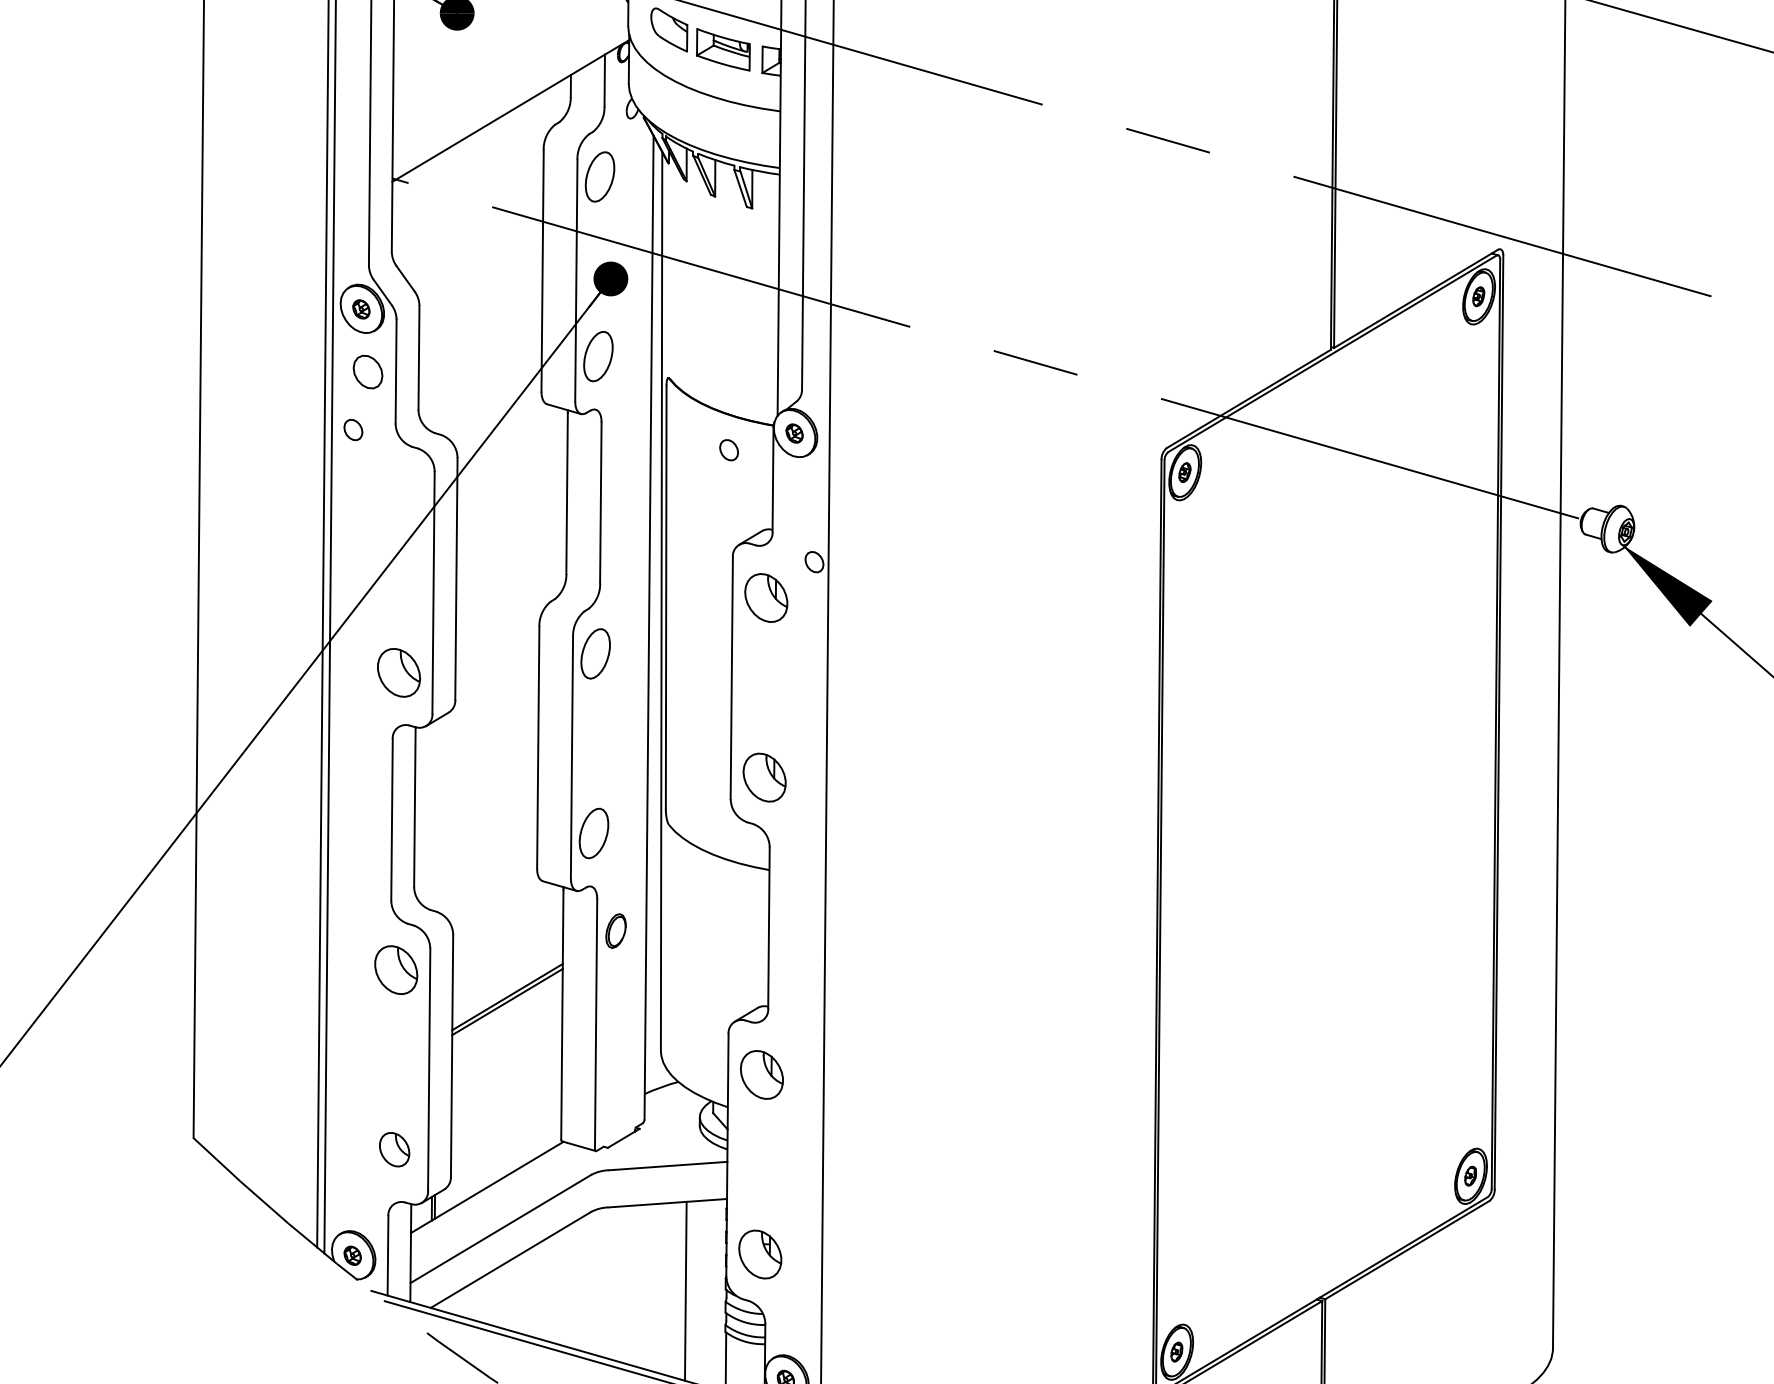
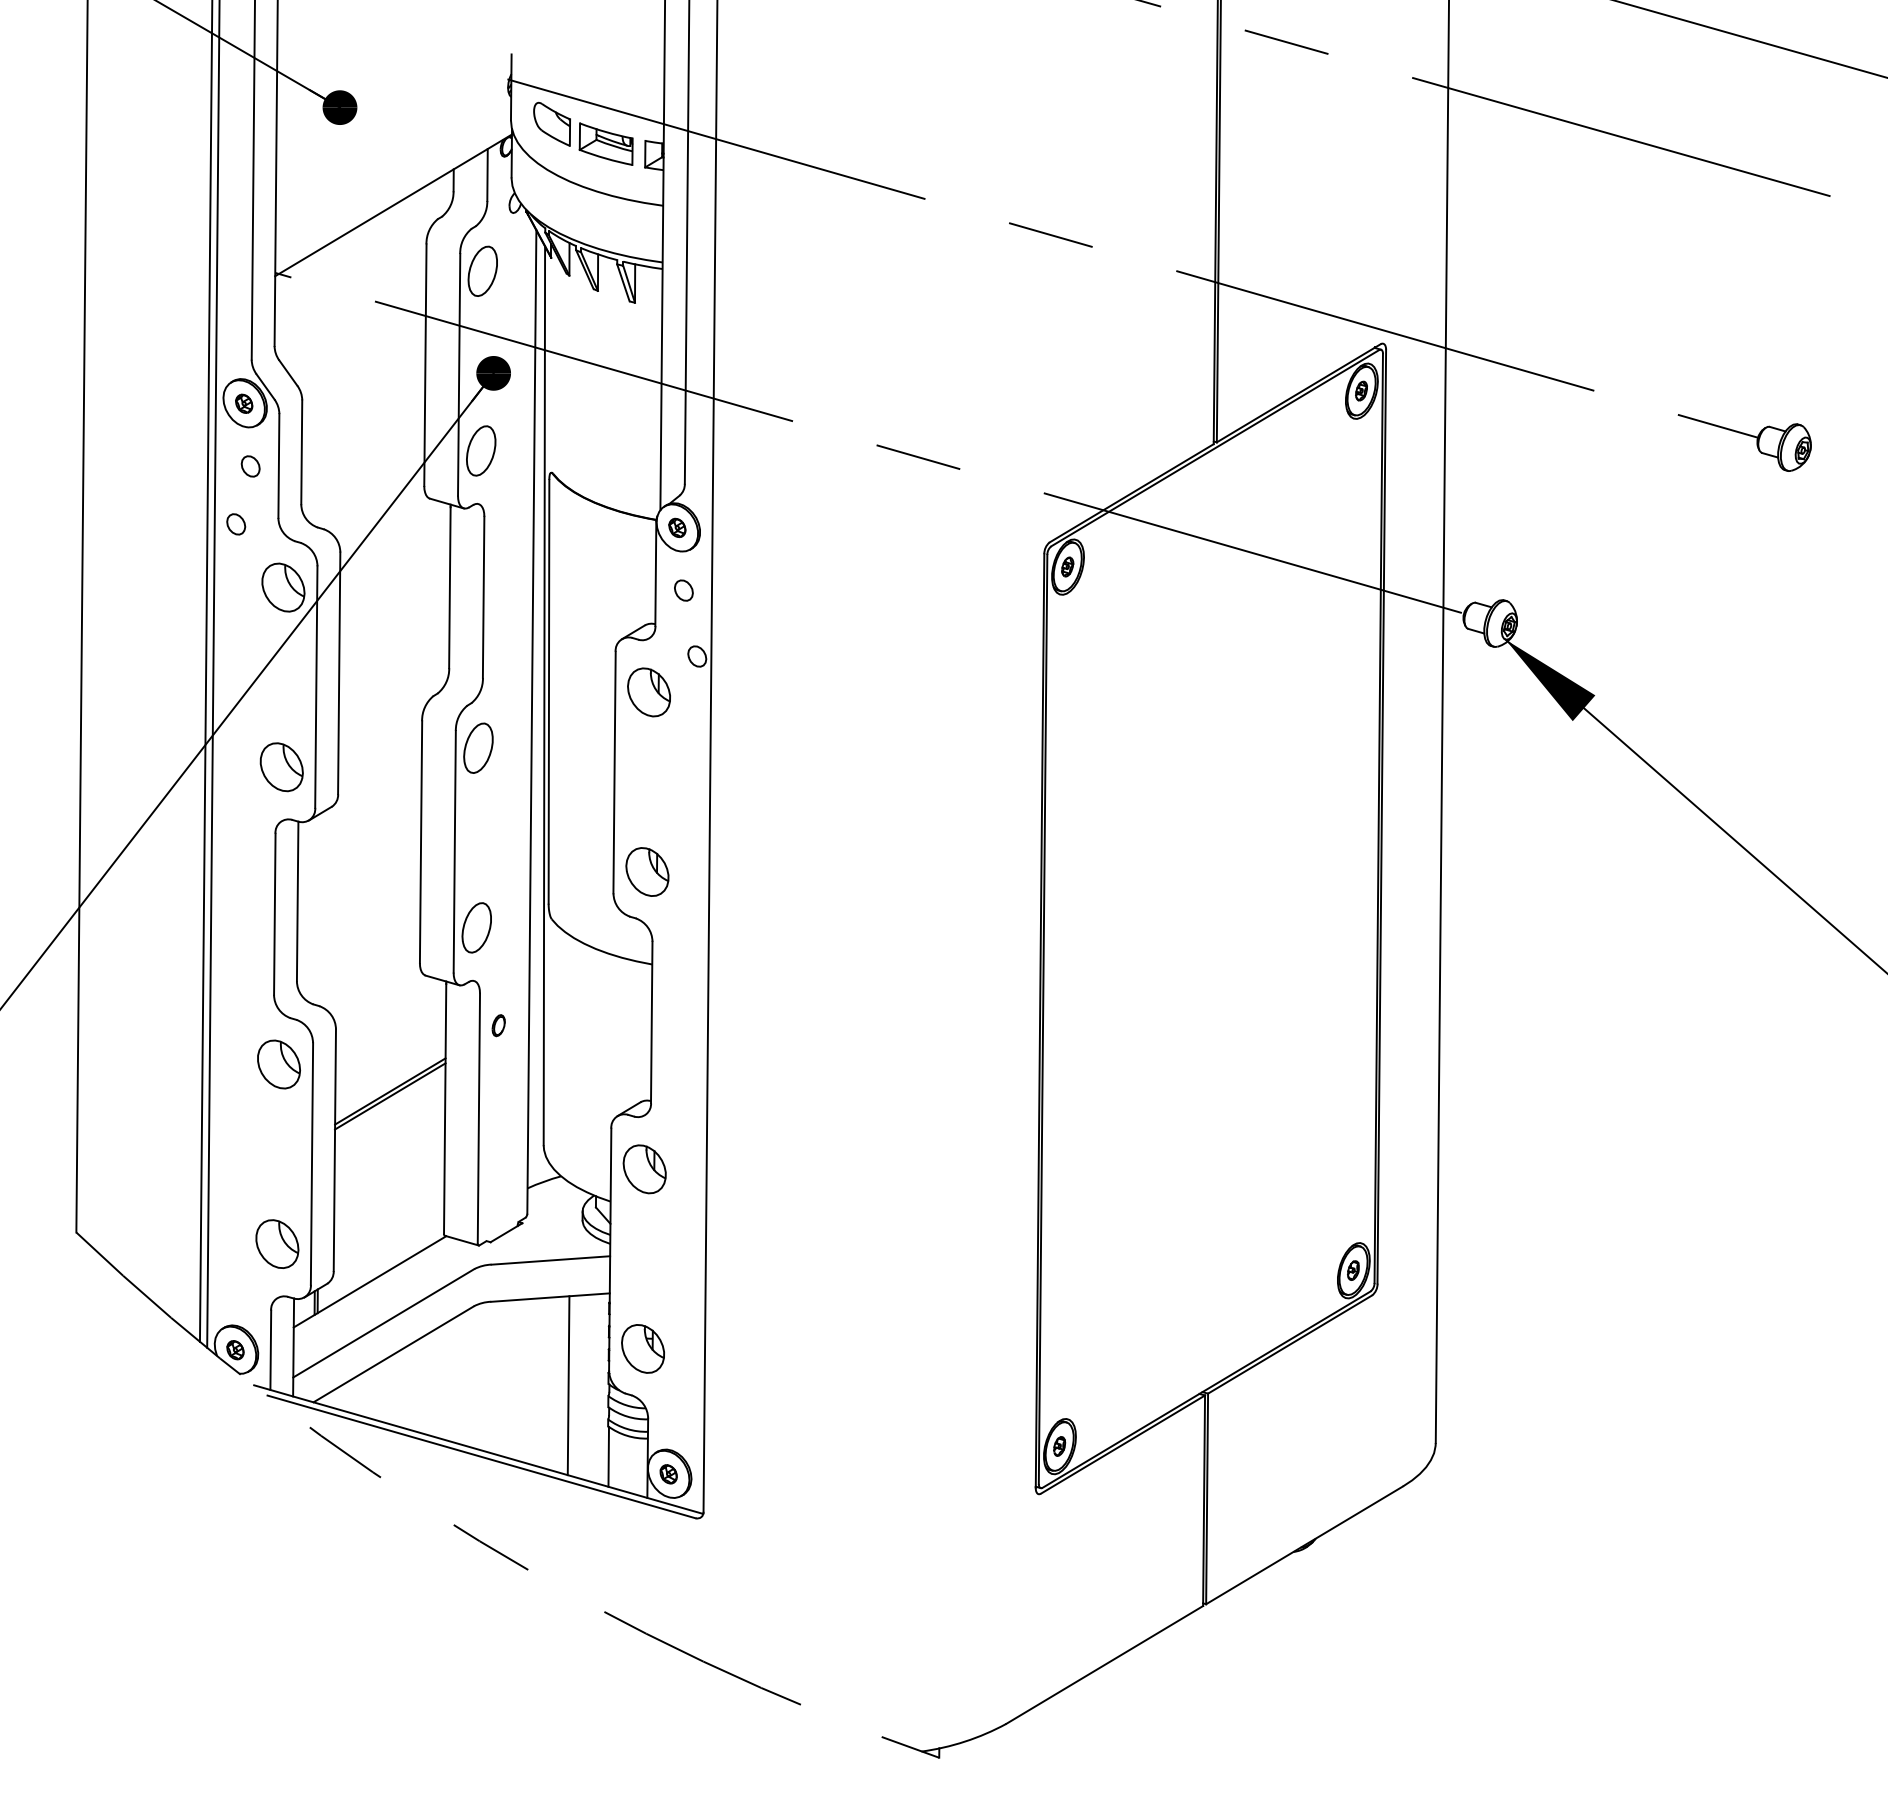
part: (367, 372) -> (250, 466), size x0.62
part: (728, 450) -> (683, 590), moved
part: (400, 493) -> (283, 587), added
part: (615, 931) -> (498, 1025), size x0.62
part: (394, 1149) -> (277, 1243), size x1.43

